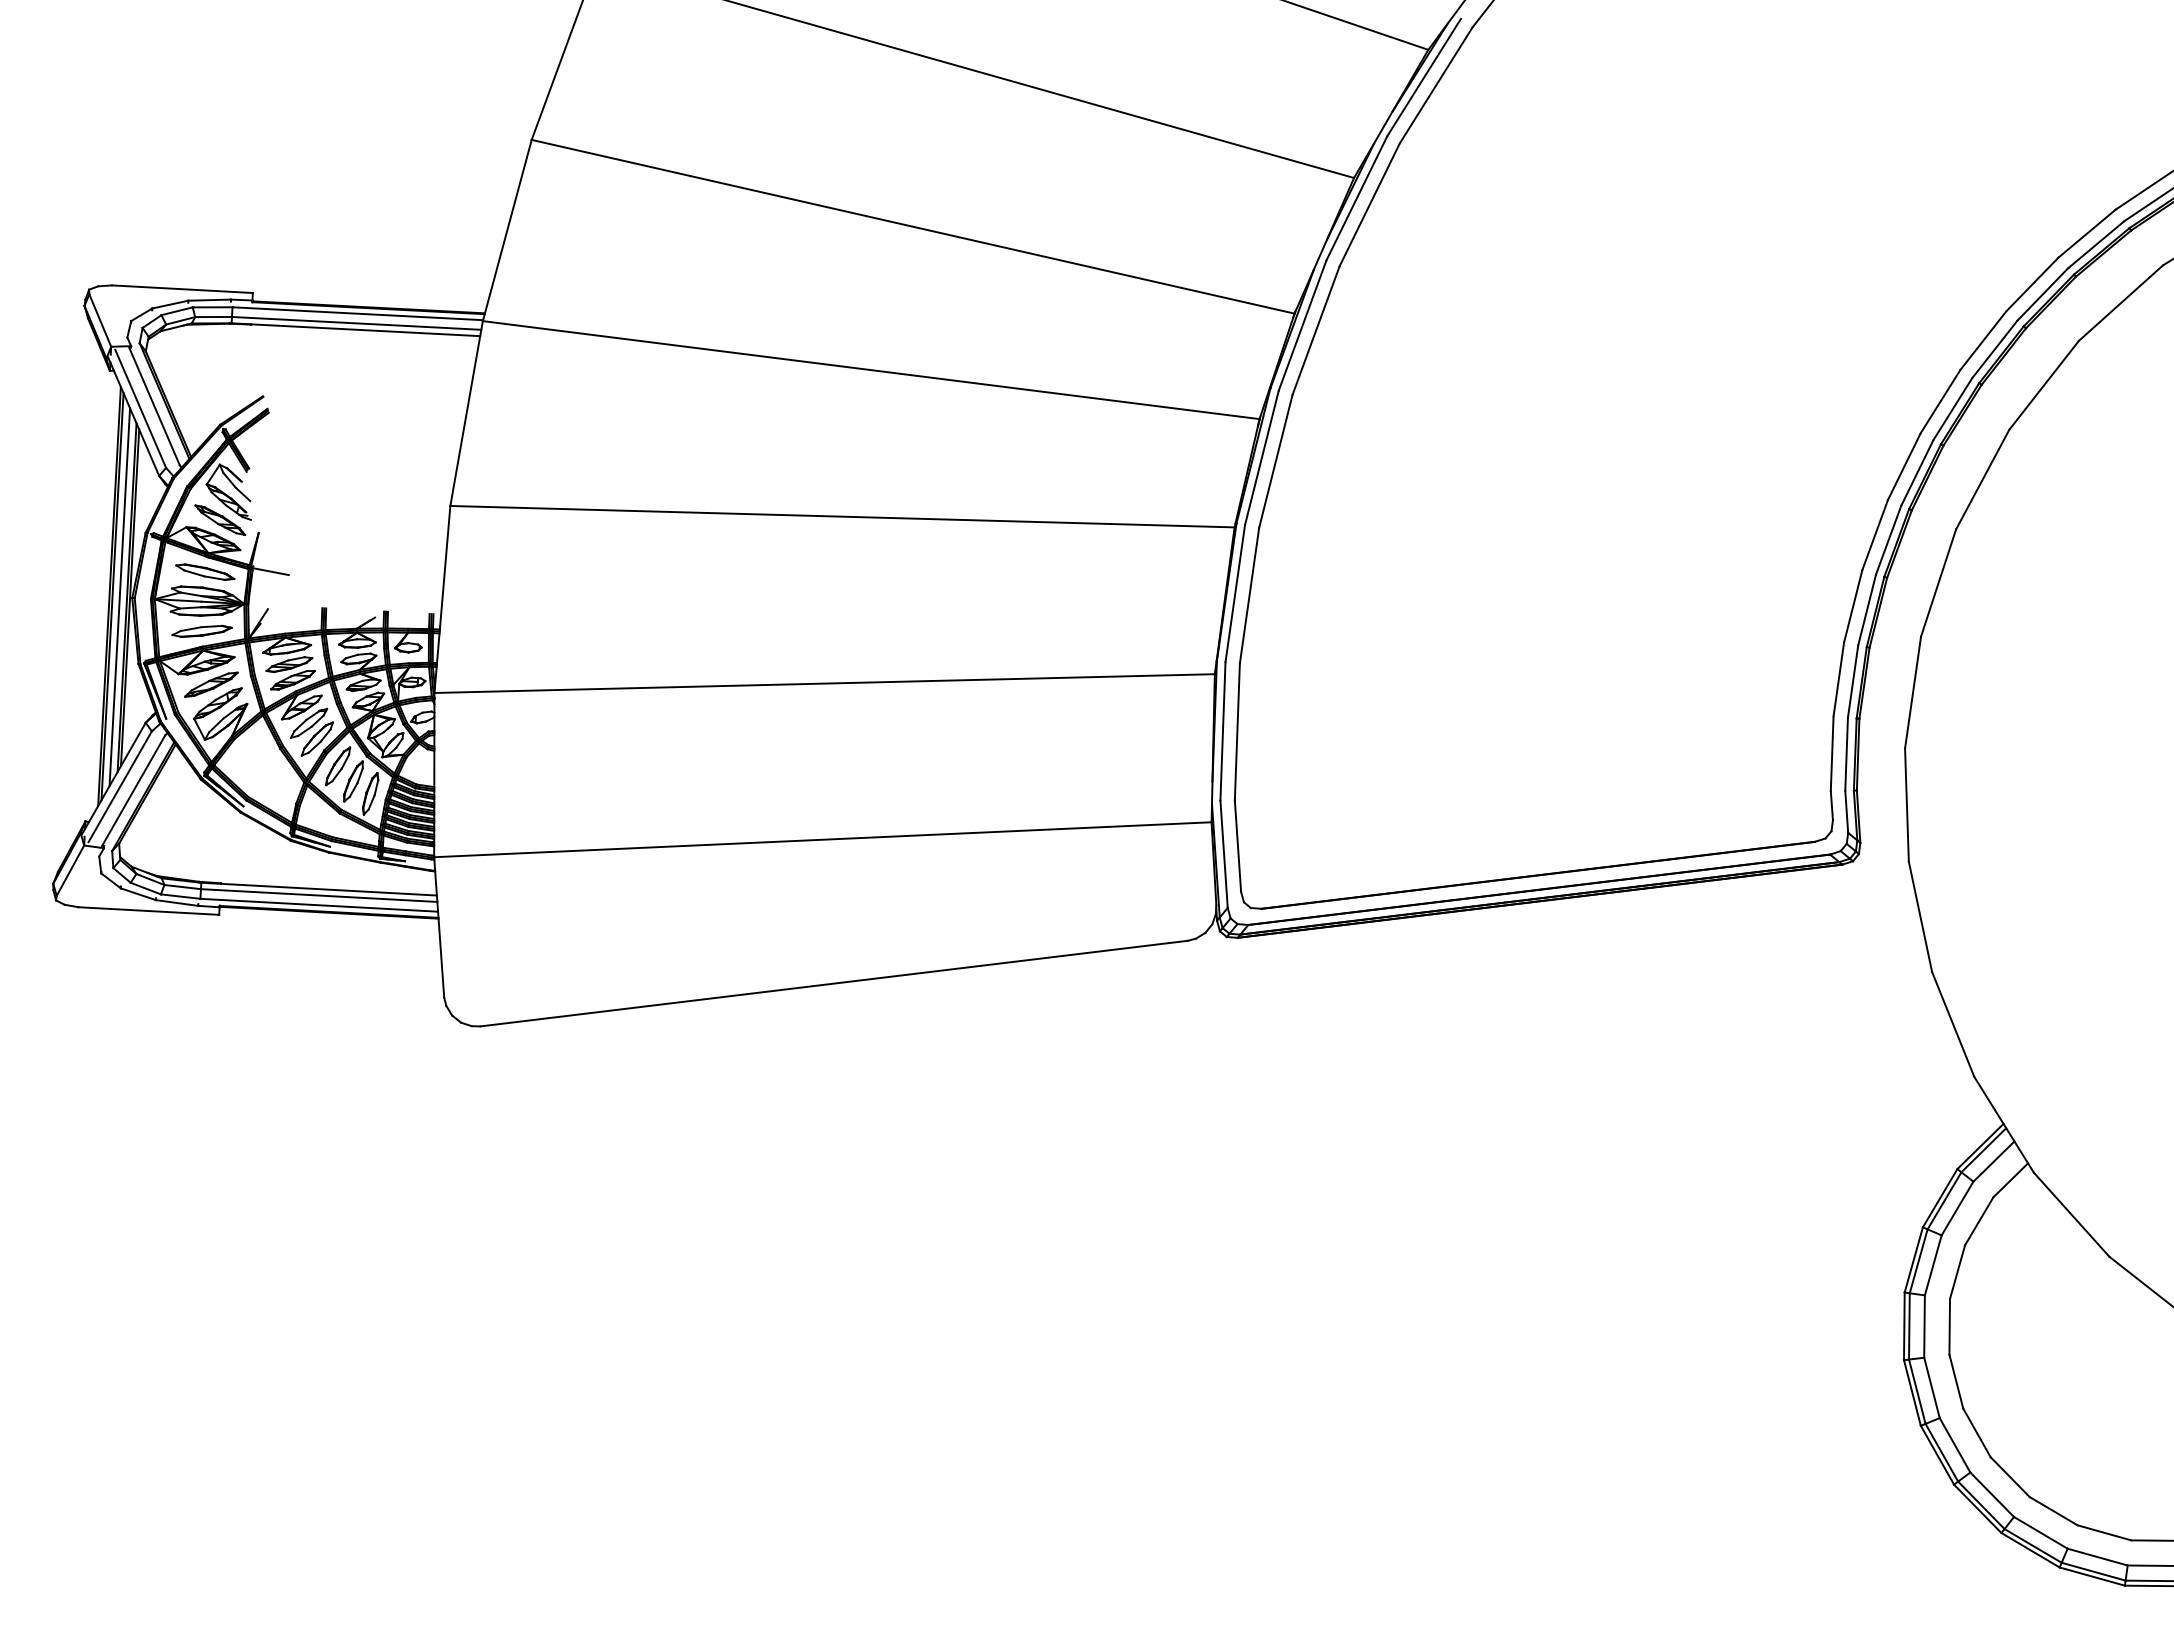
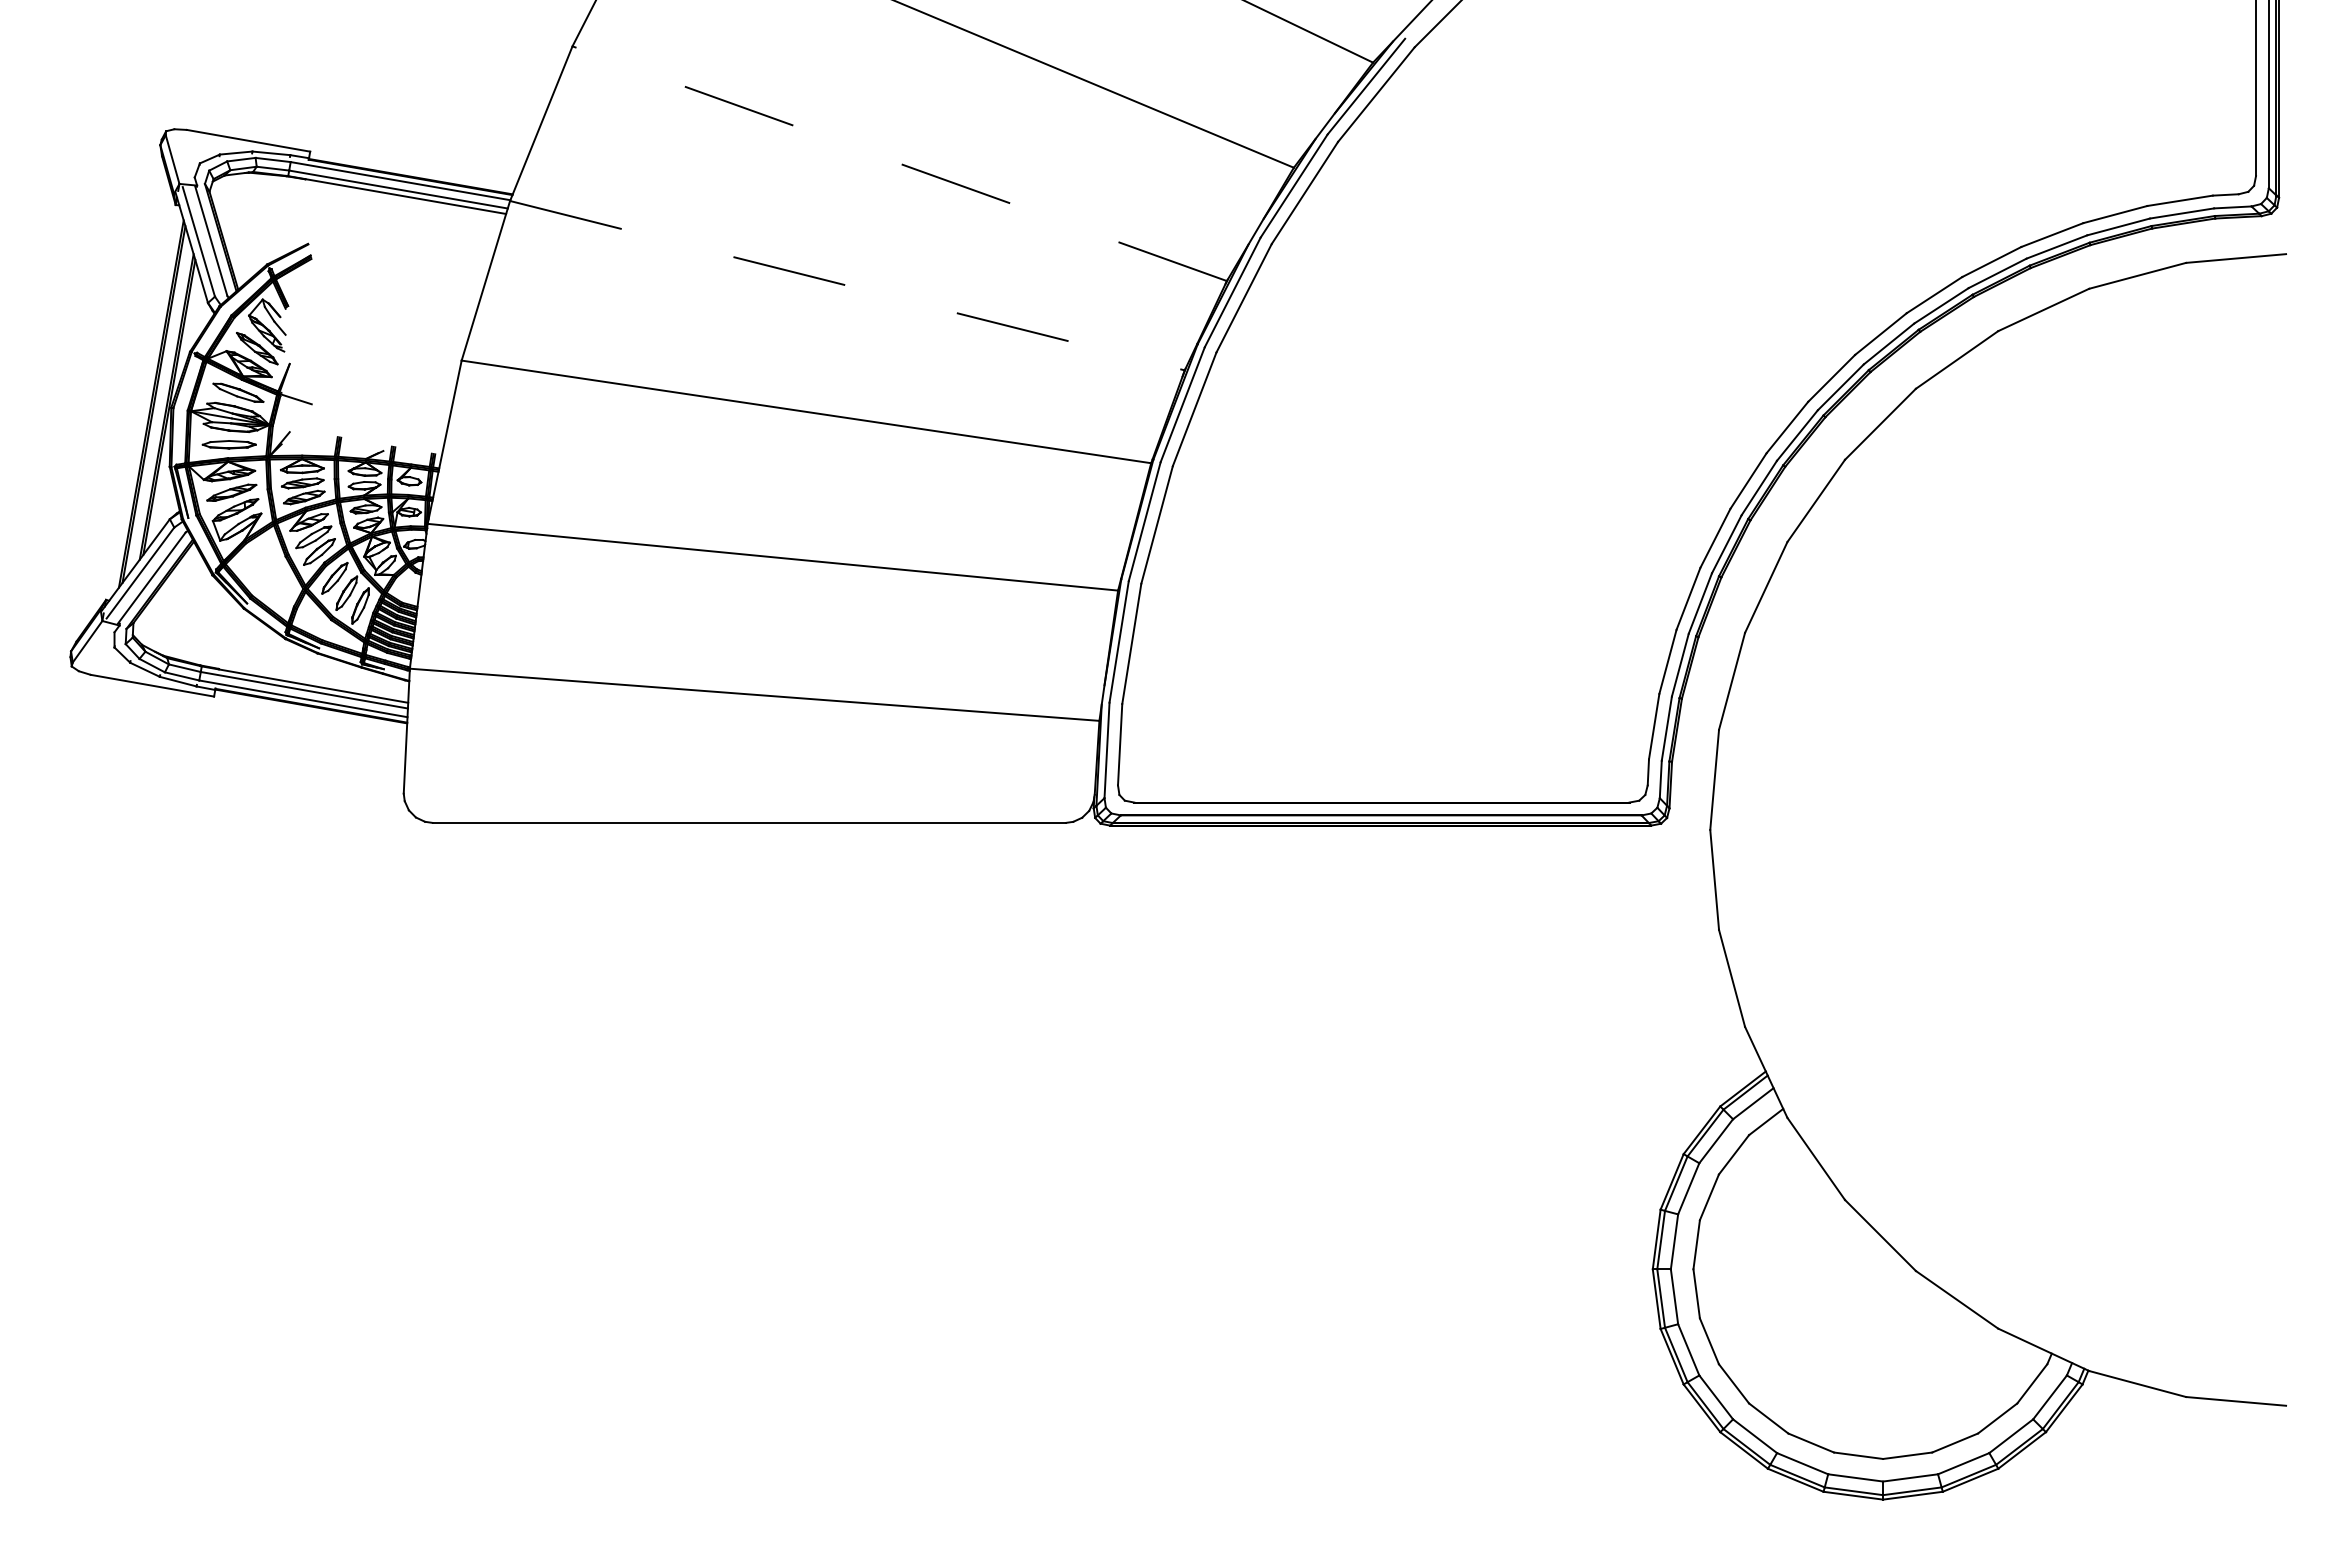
line: (912, 226) -> (899, 163), solid -> dashed
line: (871, 369) -> (847, 285), solid -> dashed
line: (119, 596) -> (160, 405), removed

